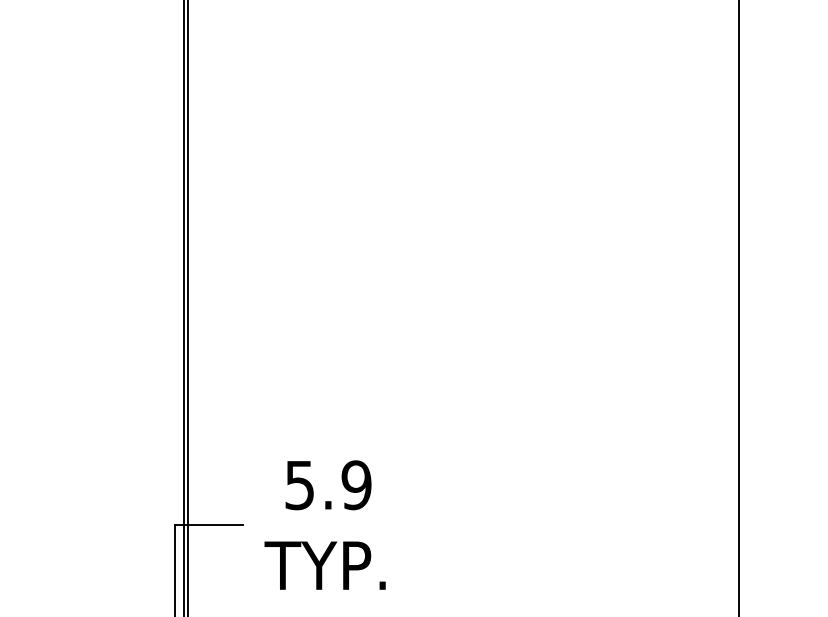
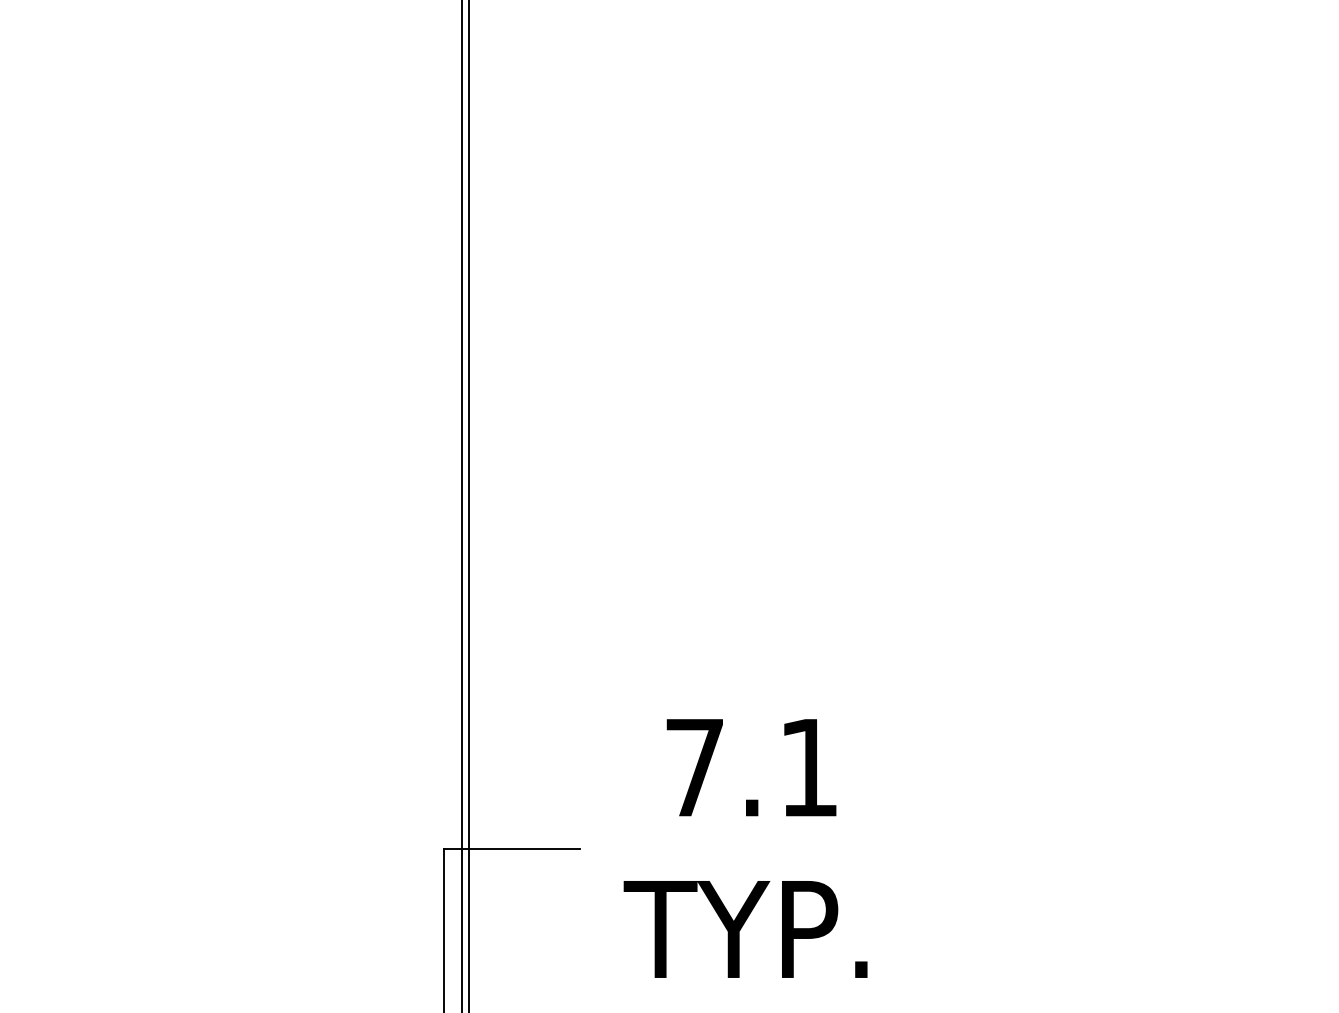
text: (328, 485) -> (752, 768), 5.9 -> 7.1

